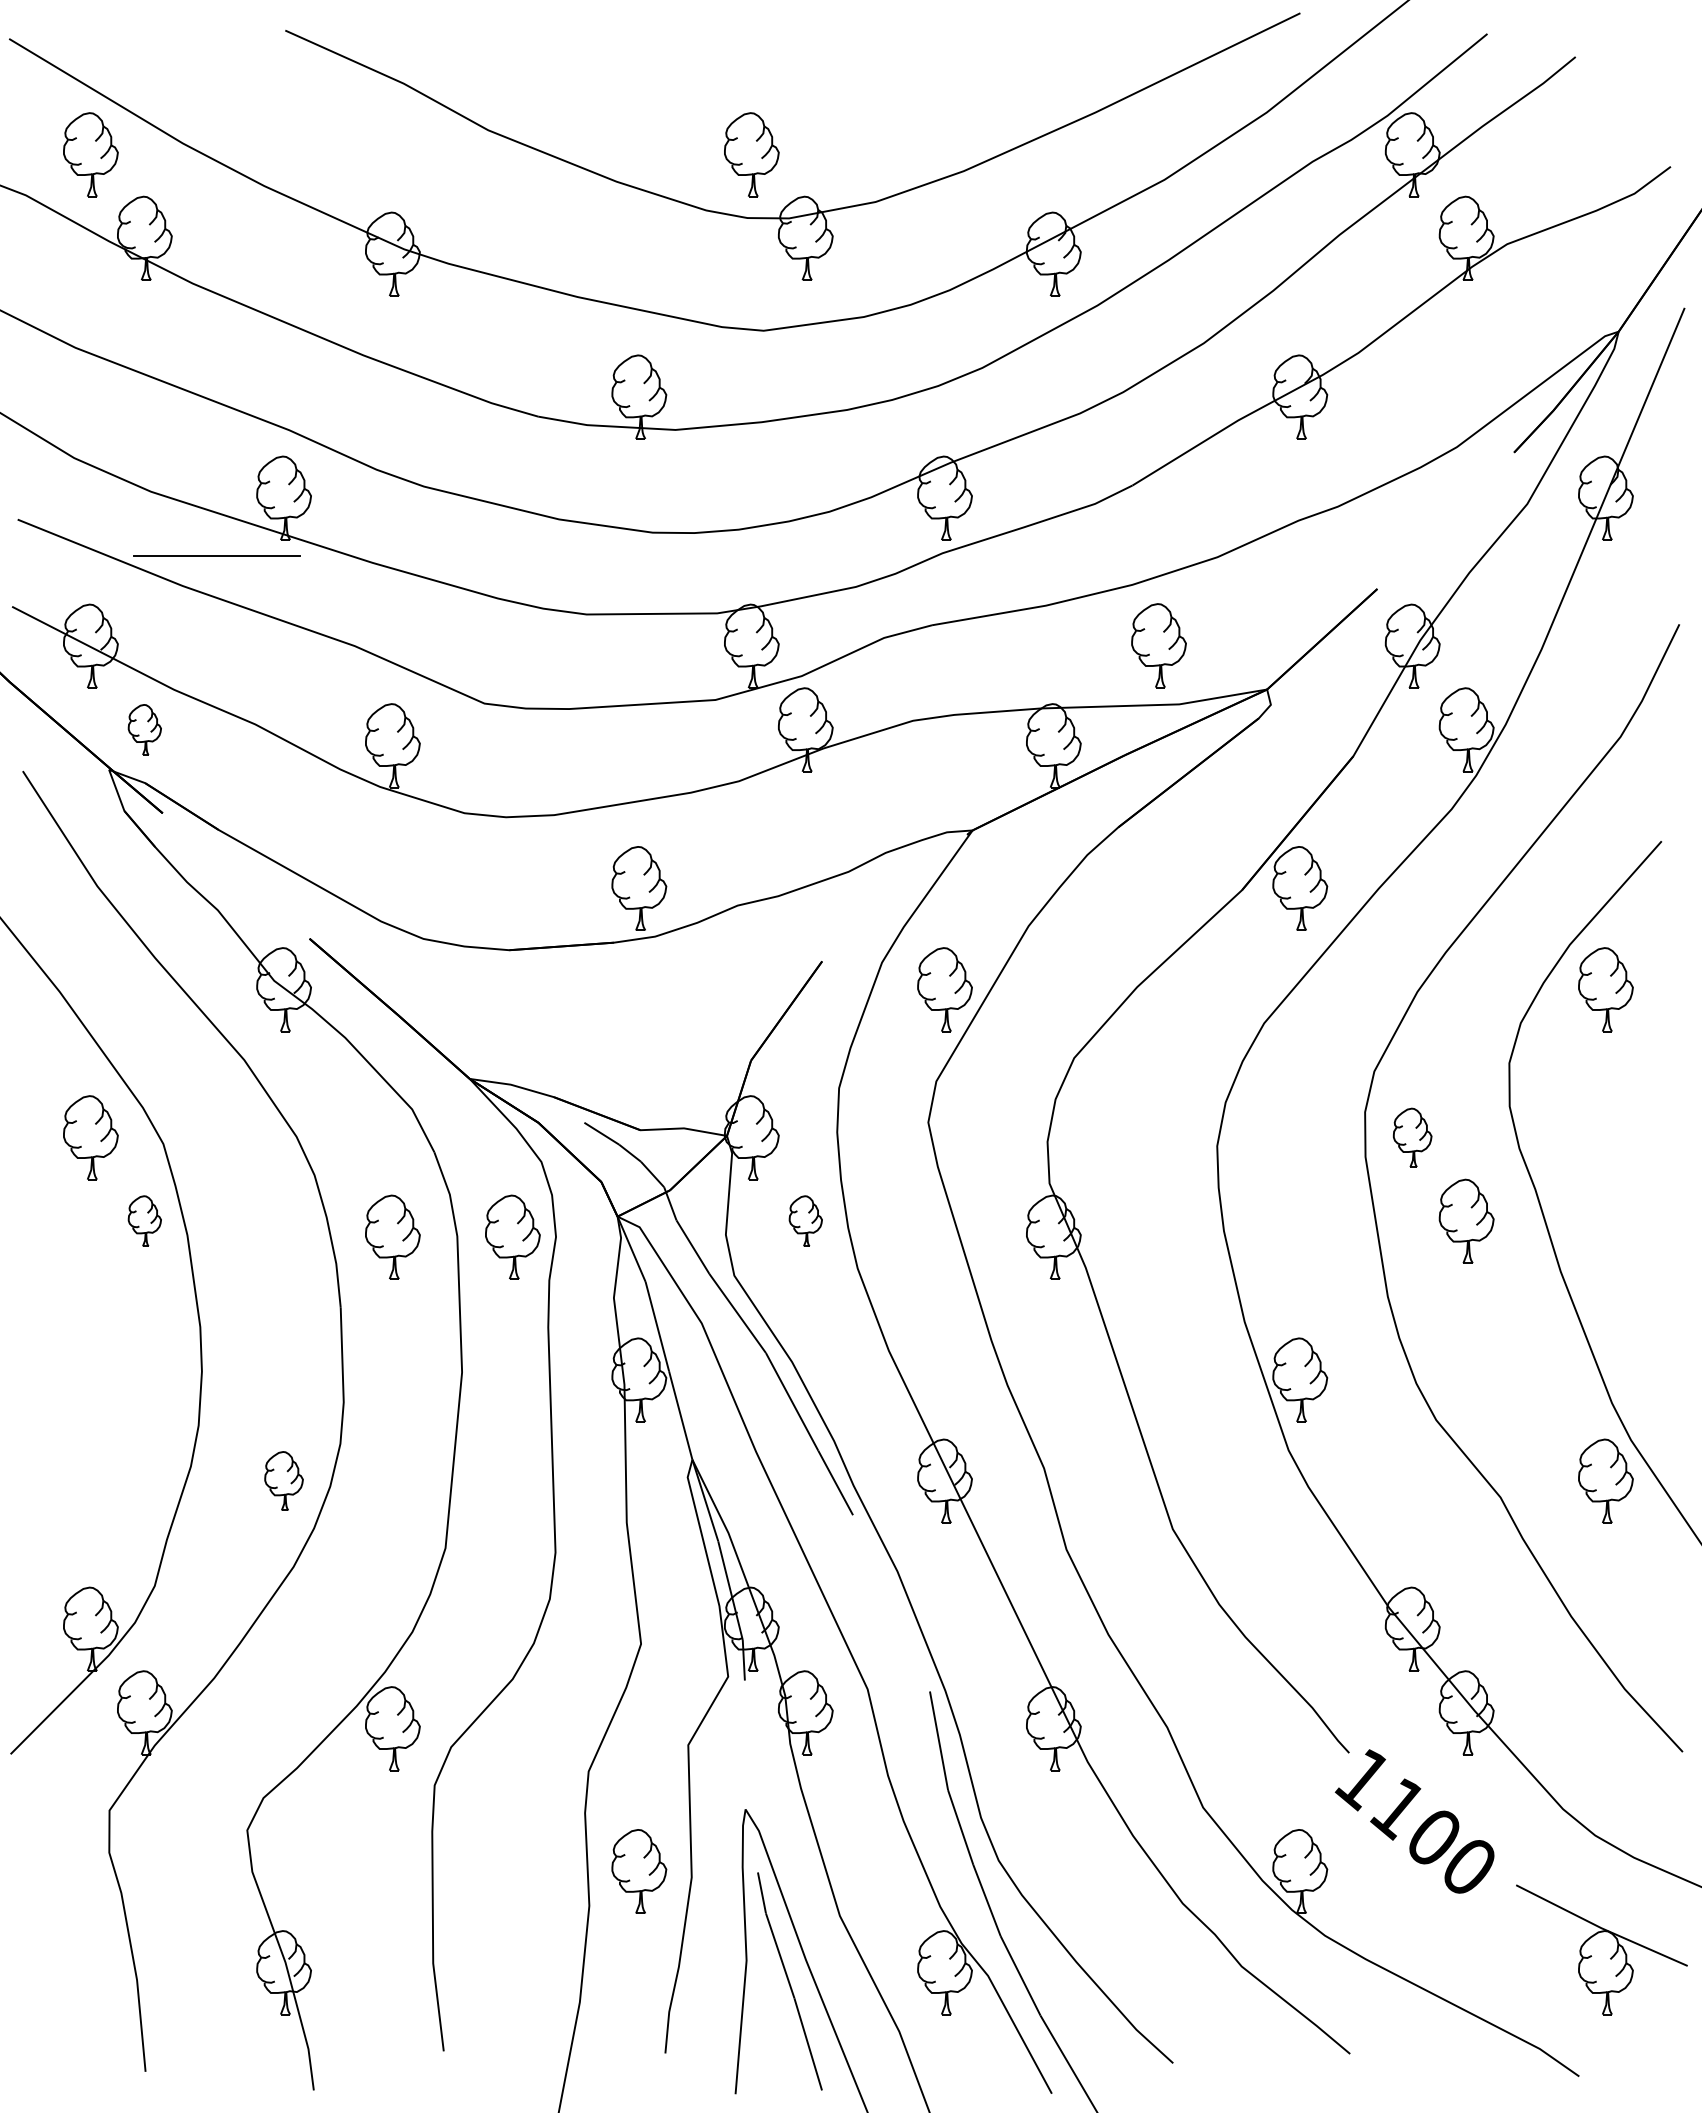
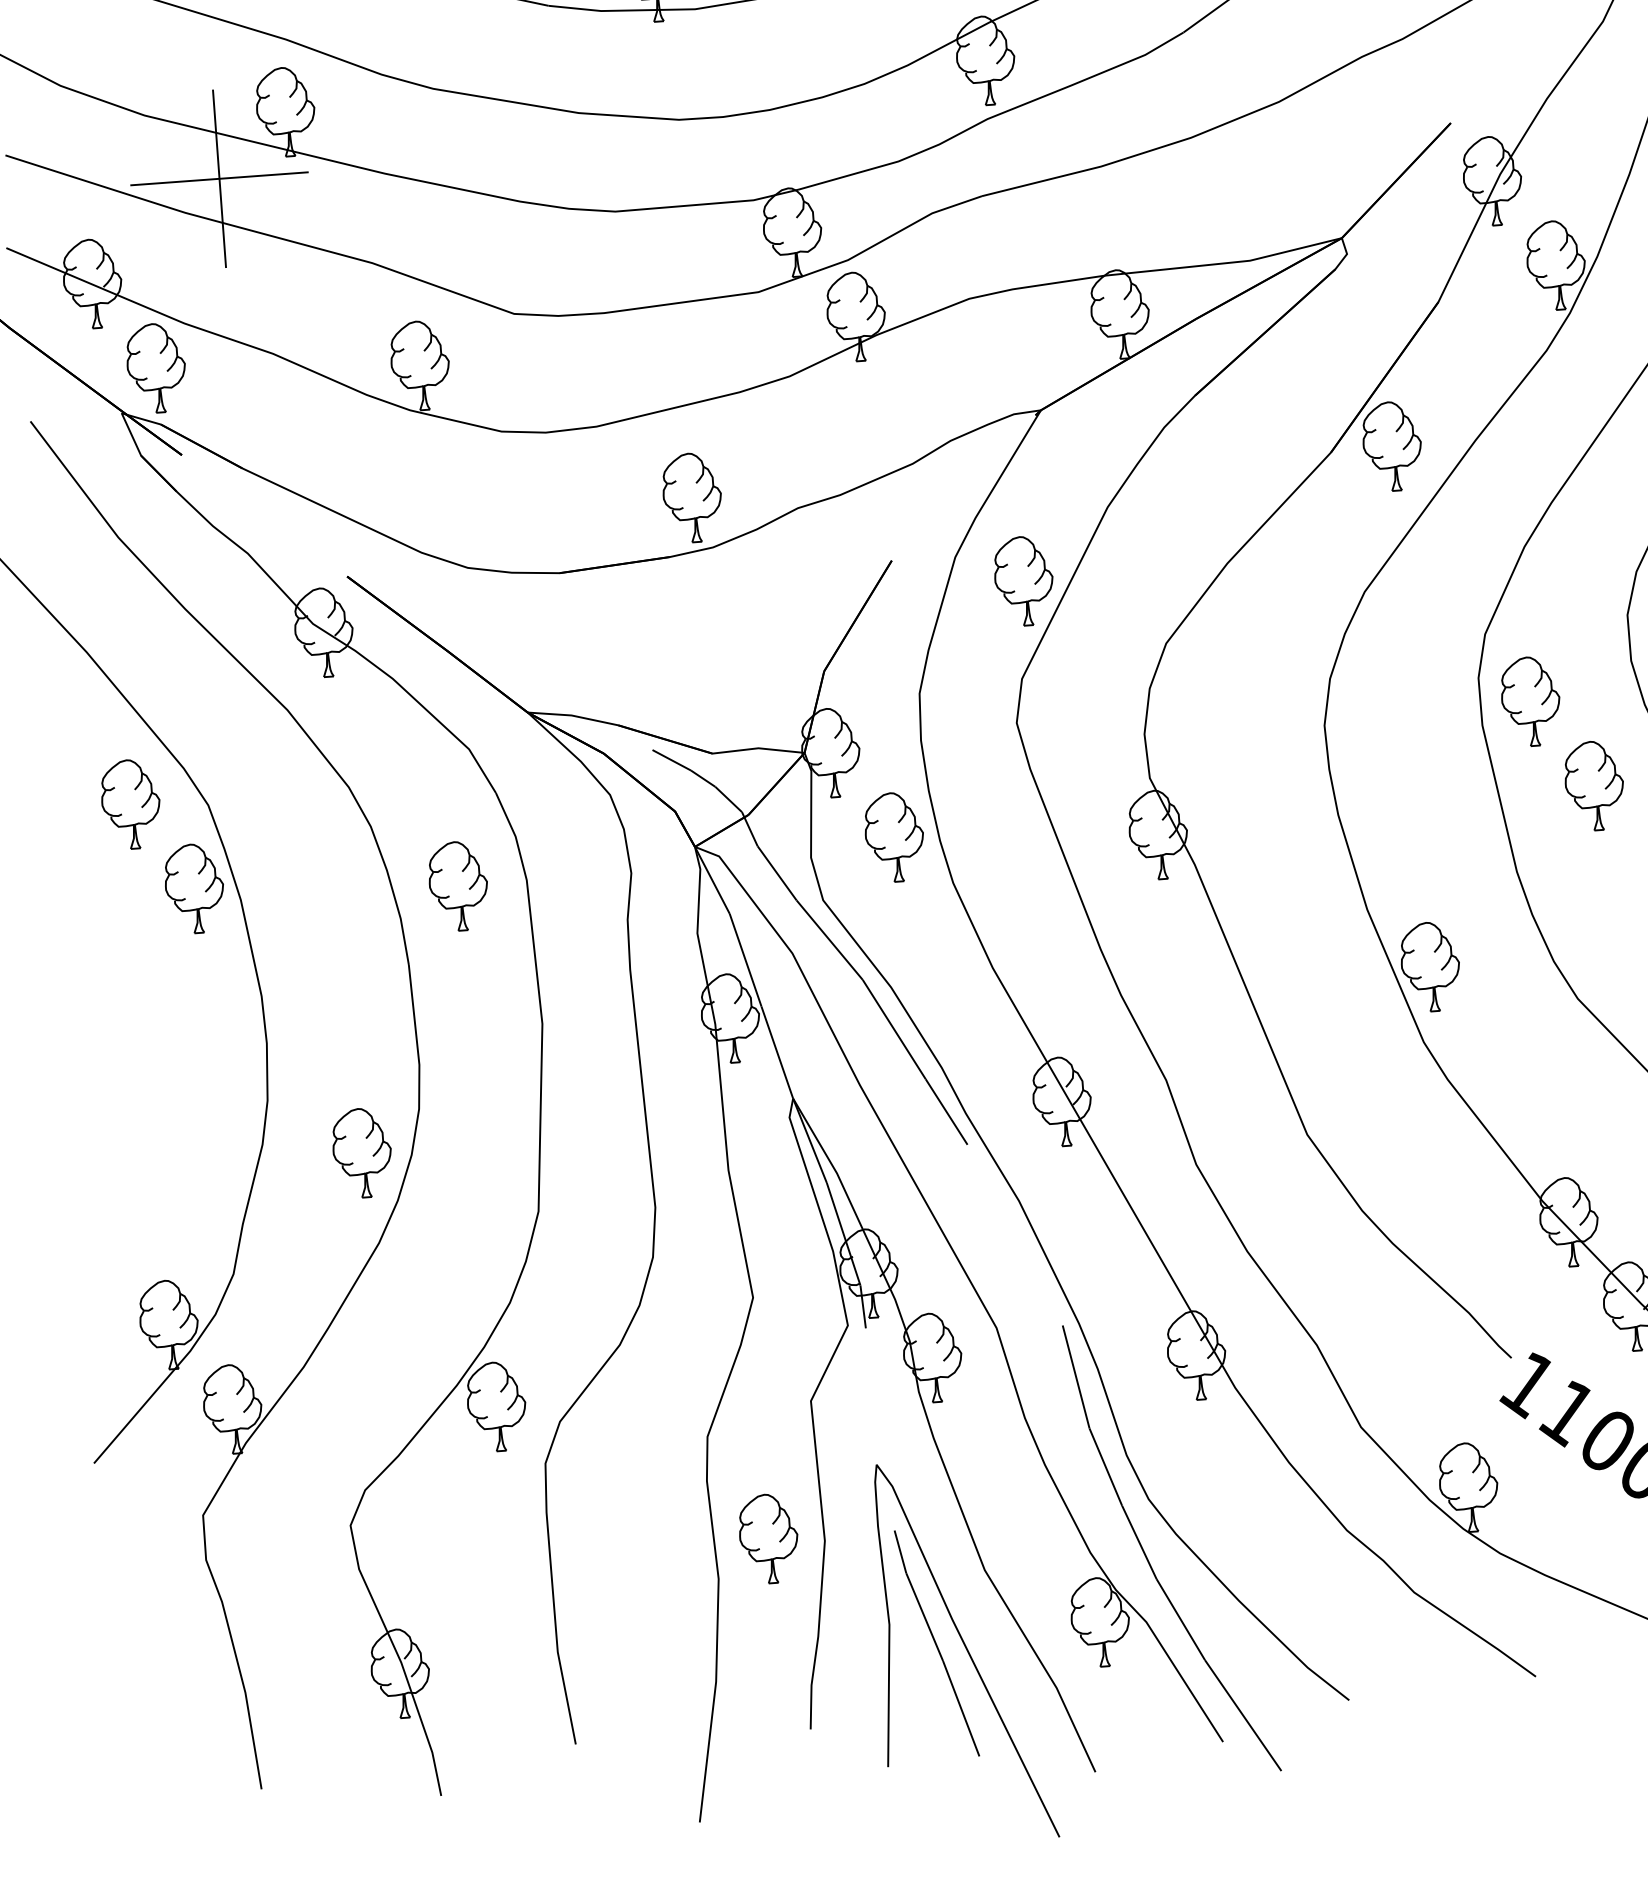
line: (217, 556) -> (219, 178), added
part: (1158, 645) -> (1223, 199), removed
part: (144, 729) -> (156, 367), size x1.67
part: (1412, 1137) -> (1530, 701), size x1.43
part: (144, 1220) -> (194, 887), size x1.67
part: (805, 1220) -> (894, 836), size x1.67
part: (512, 1236) -> (585, 876), removed
part: (283, 1480) -> (361, 1152), size x1.43

